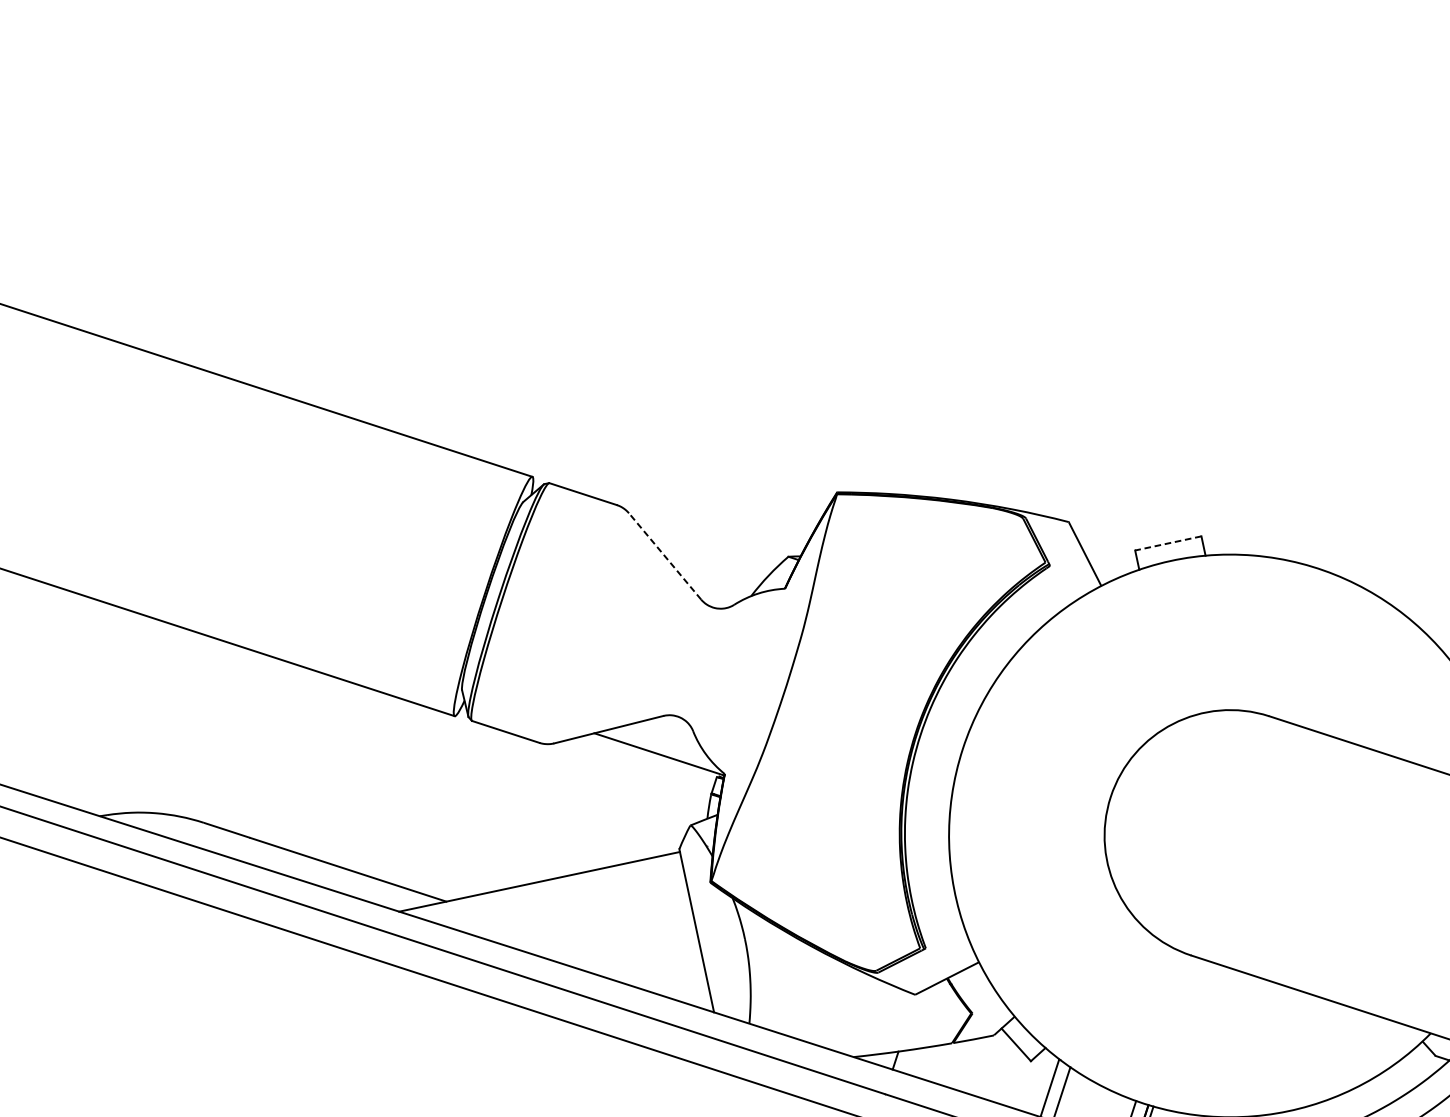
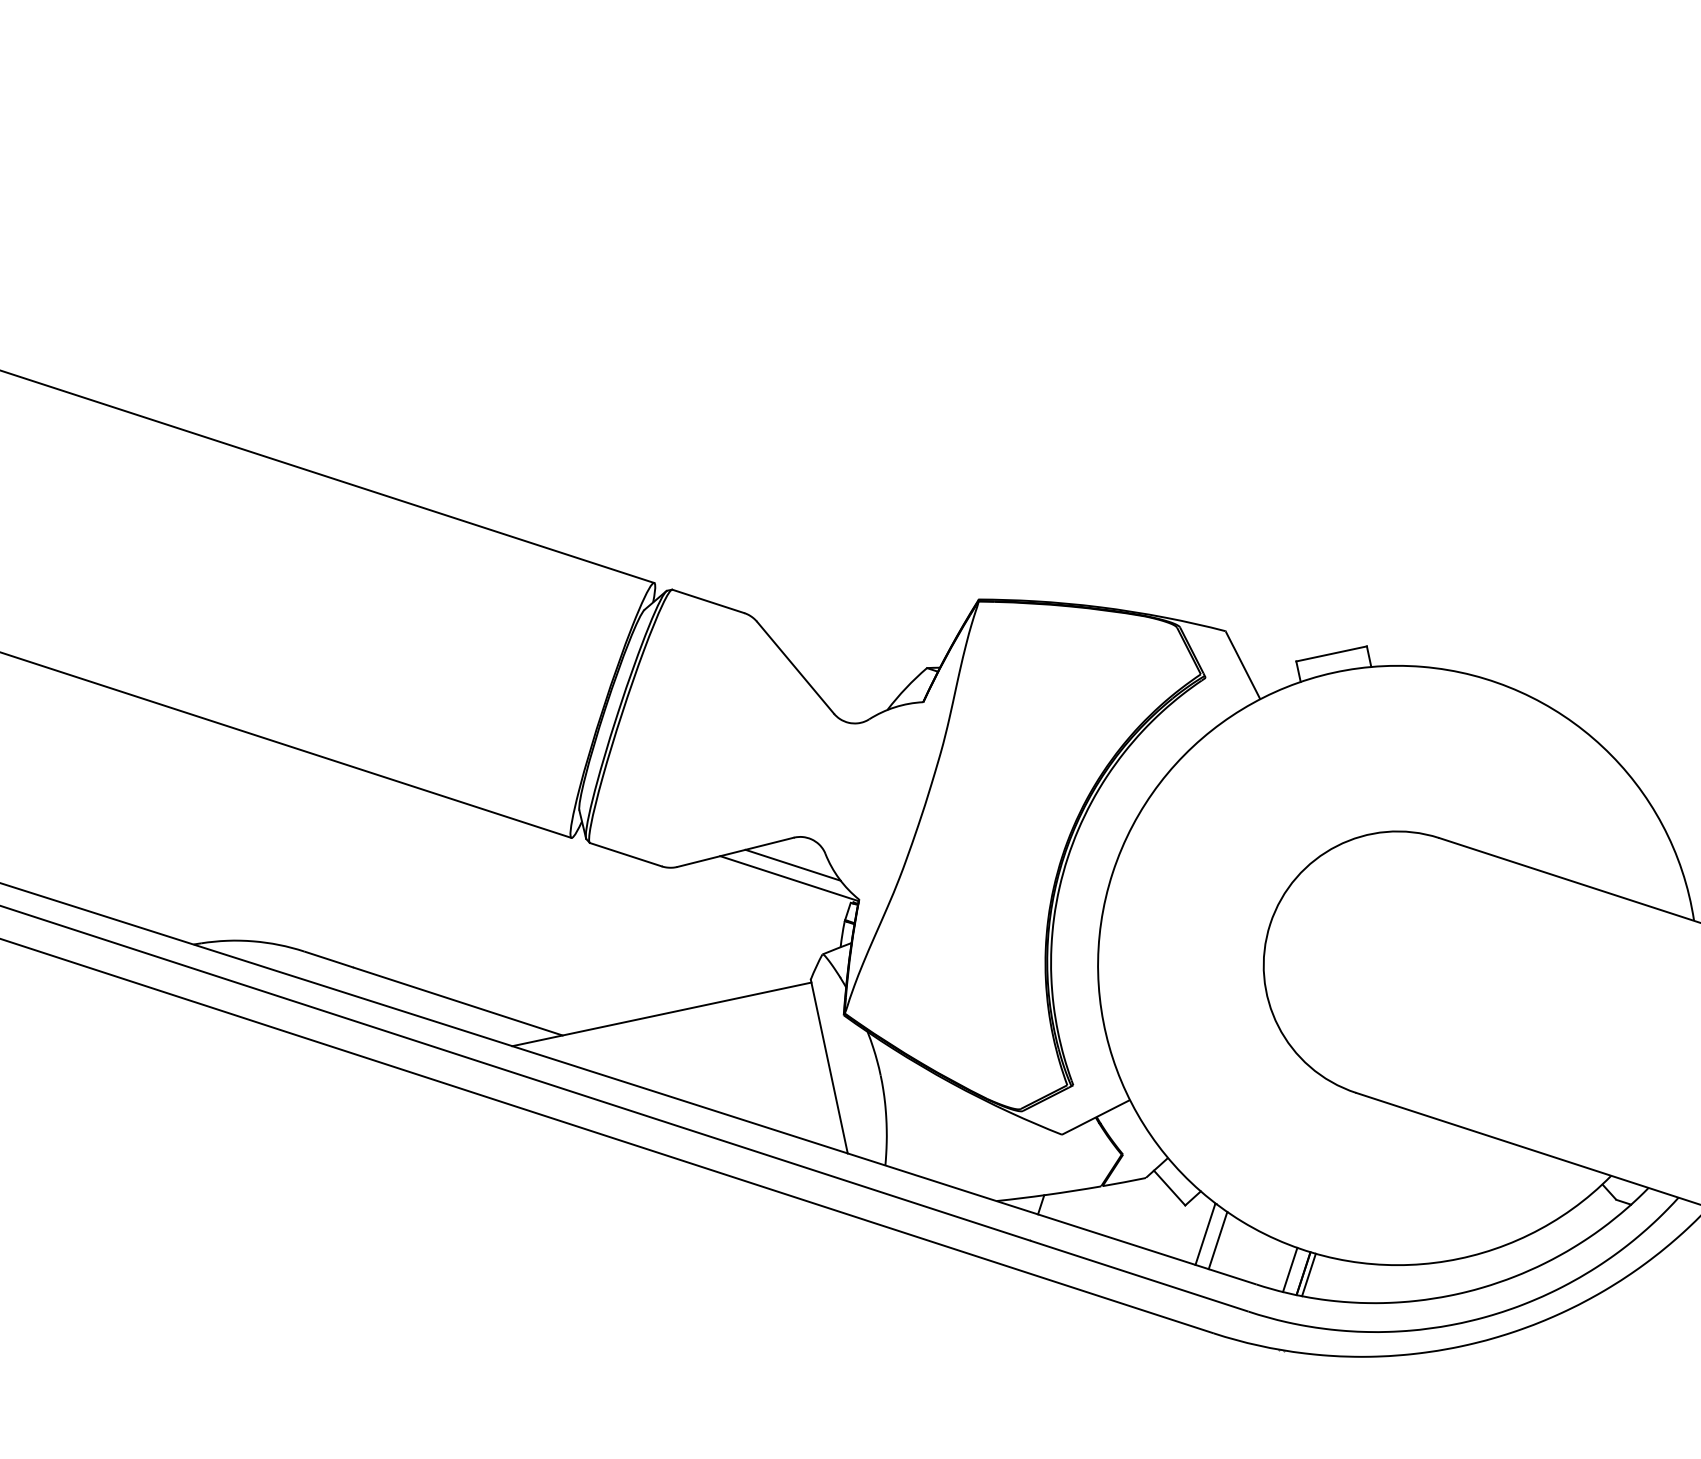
line: (1168, 543) -> (1331, 654), dashed -> solid
line: (665, 556) -> (795, 667), dashed -> solid
line: (662, 741) -> (792, 864), added

